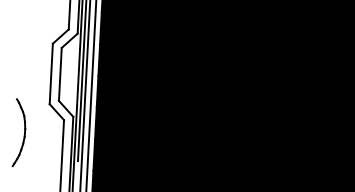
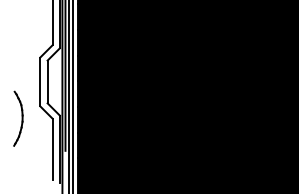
part: (19, 132) -> (18, 118), moved

